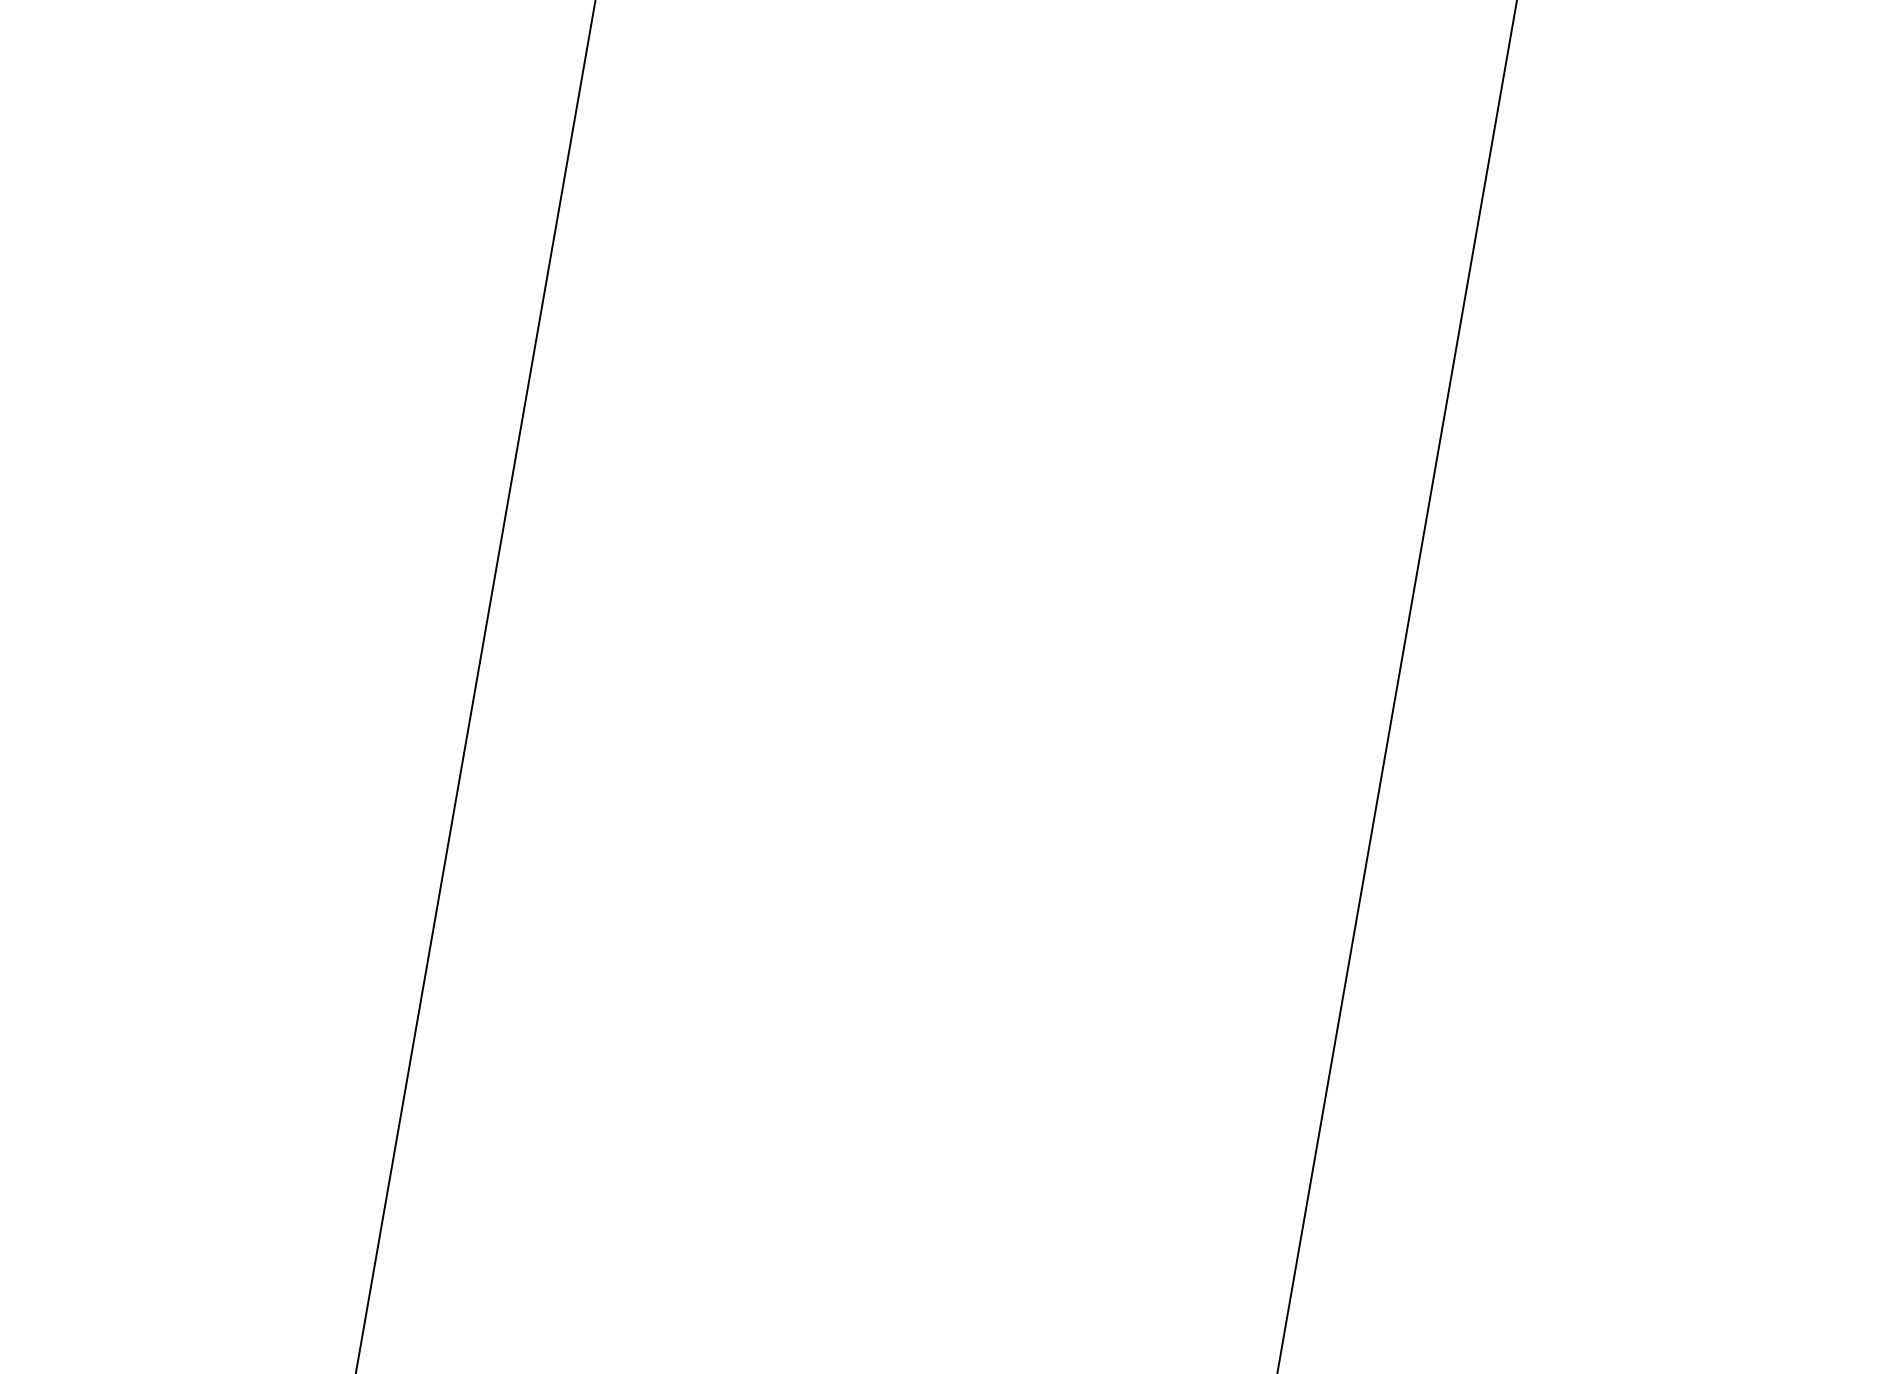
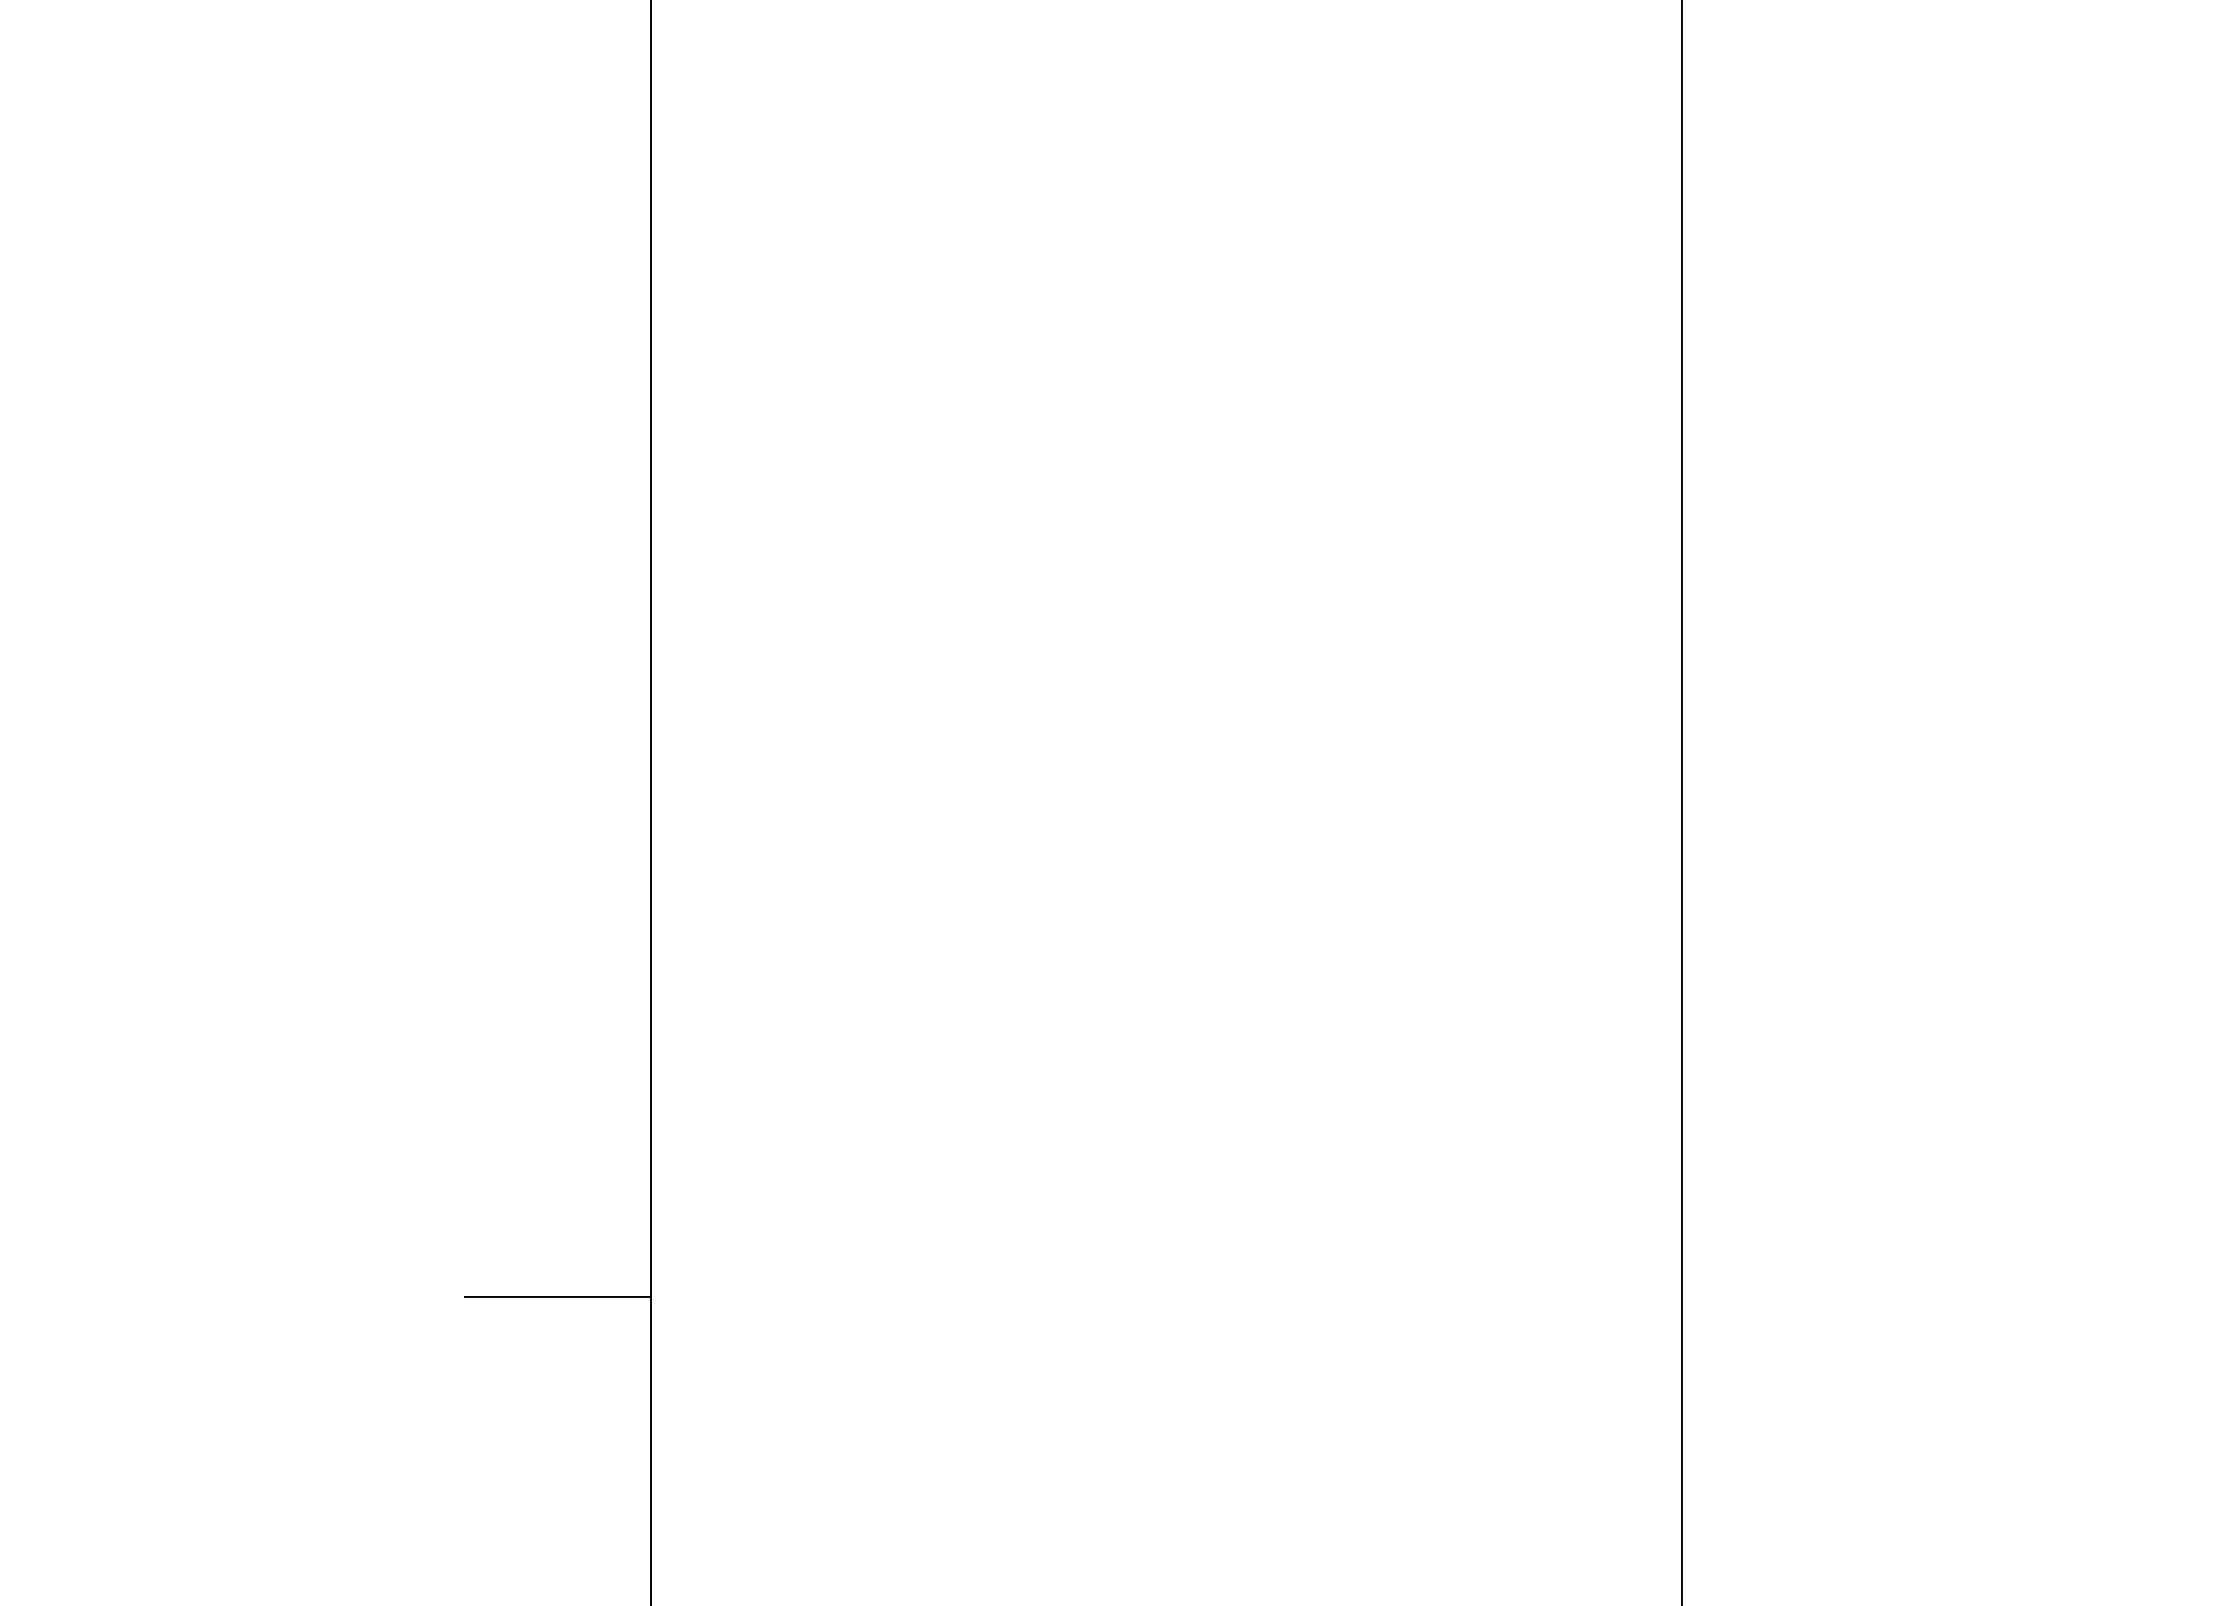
line: (316, 1122) -> (558, 1297), added

